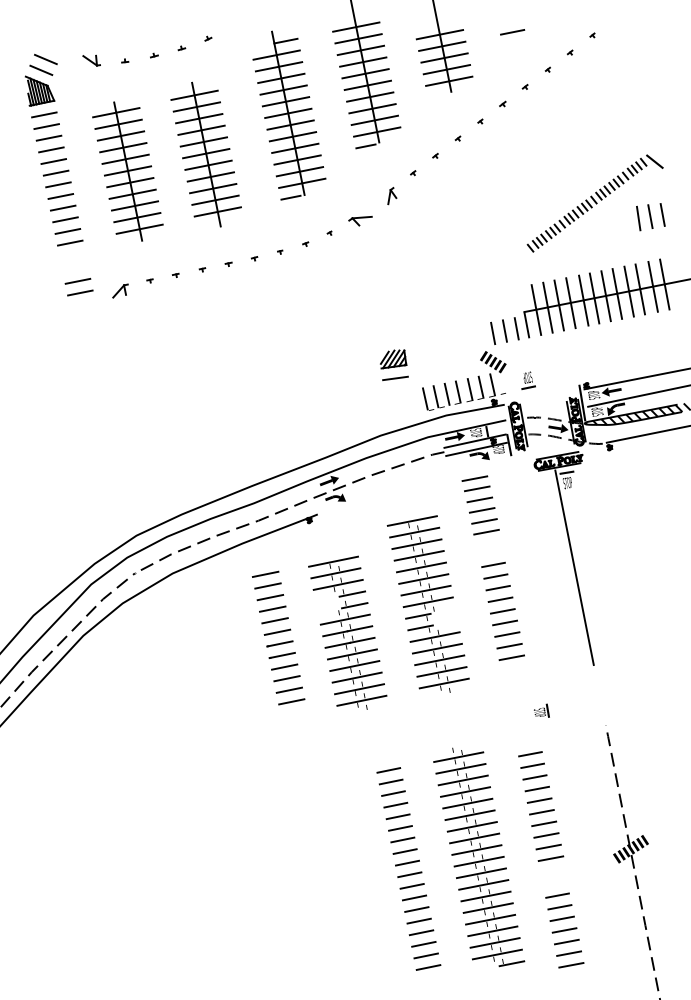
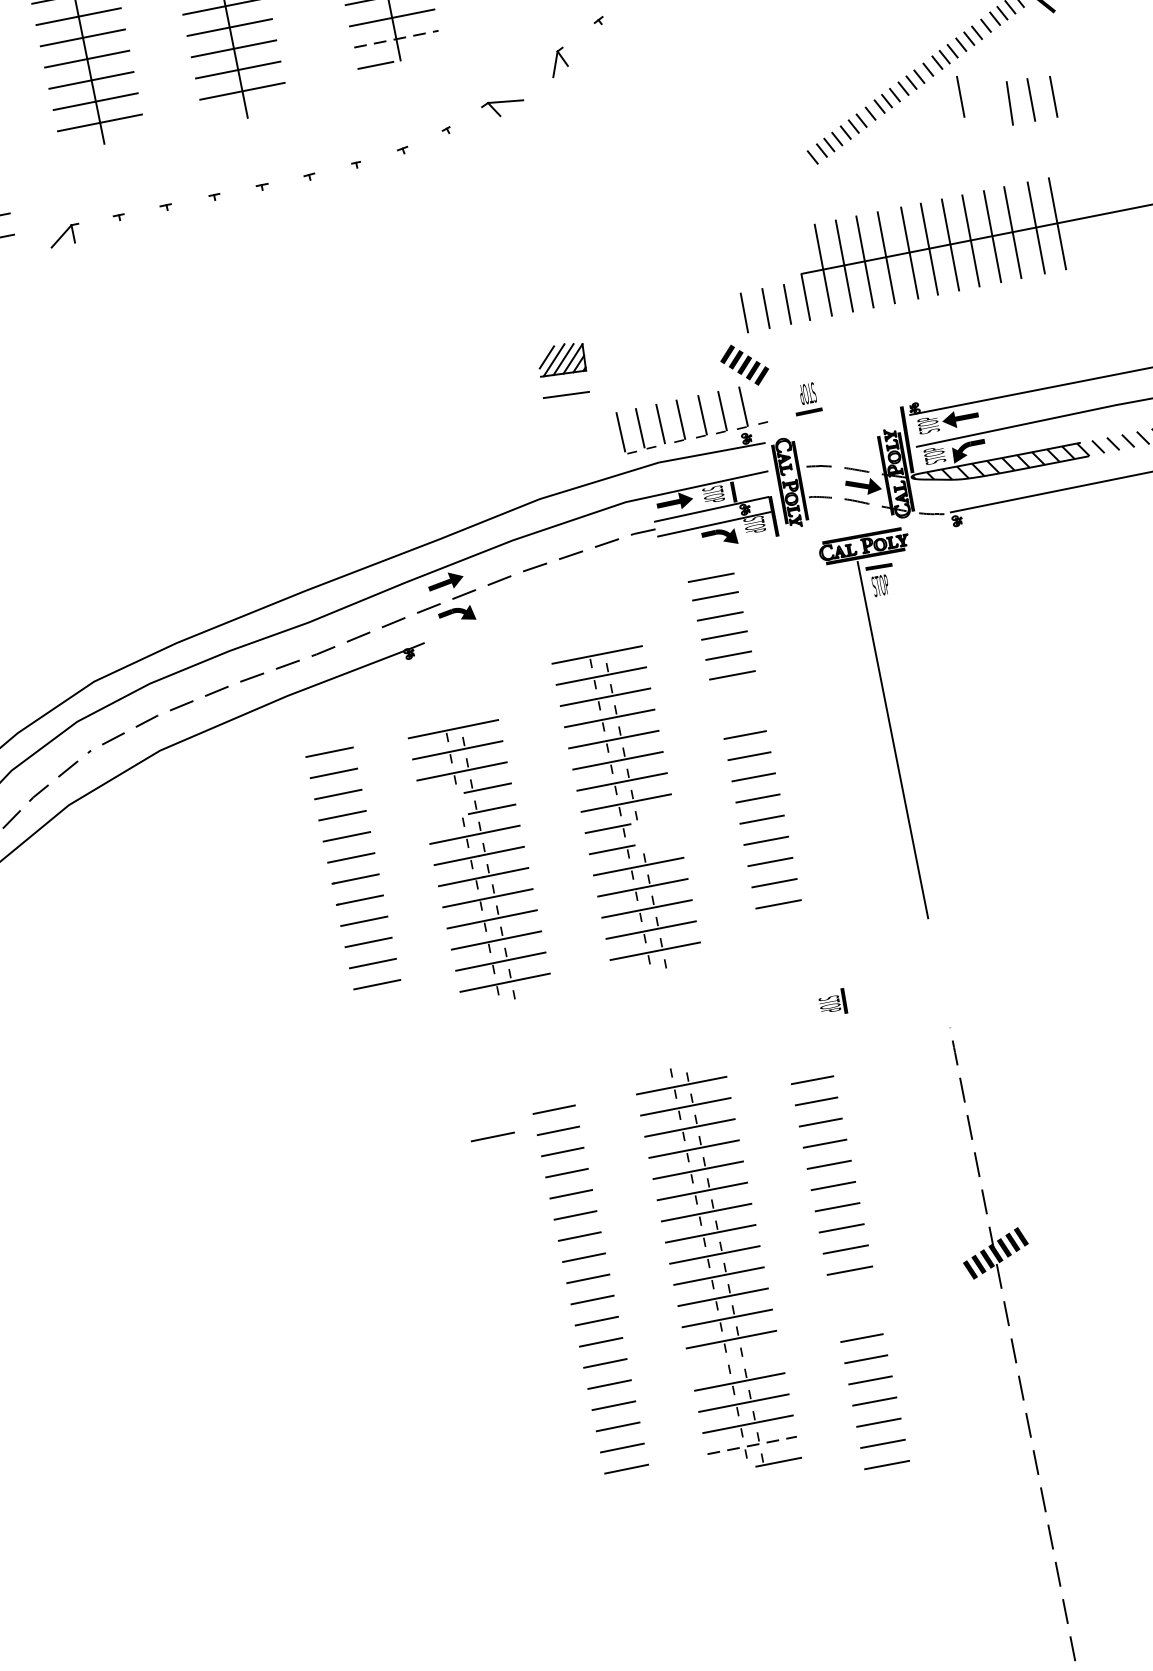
line: (302, 183) -> (396, 39), solid -> dashed
line: (611, 214) -> (960, 95), added
line: (354, 785) -> (491, 1137), added
line: (487, 907) -> (734, 1359), removed
line: (497, 954) -> (752, 1445), solid -> dashed

